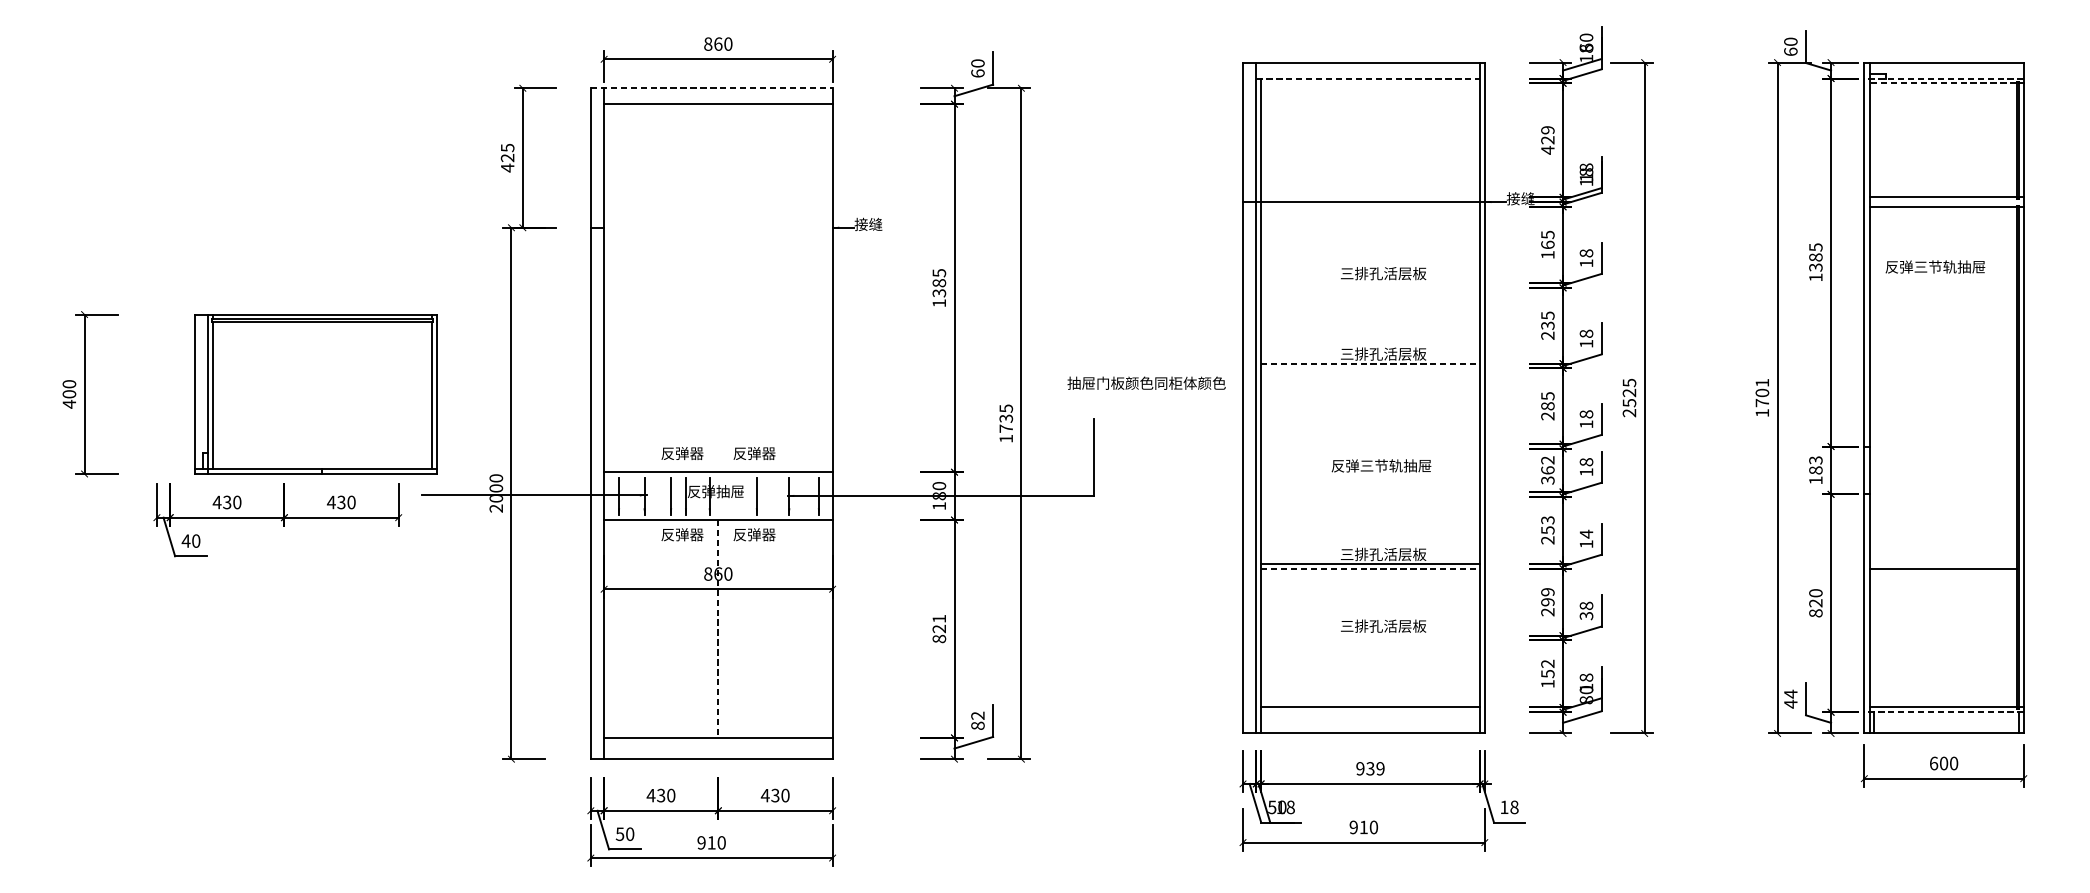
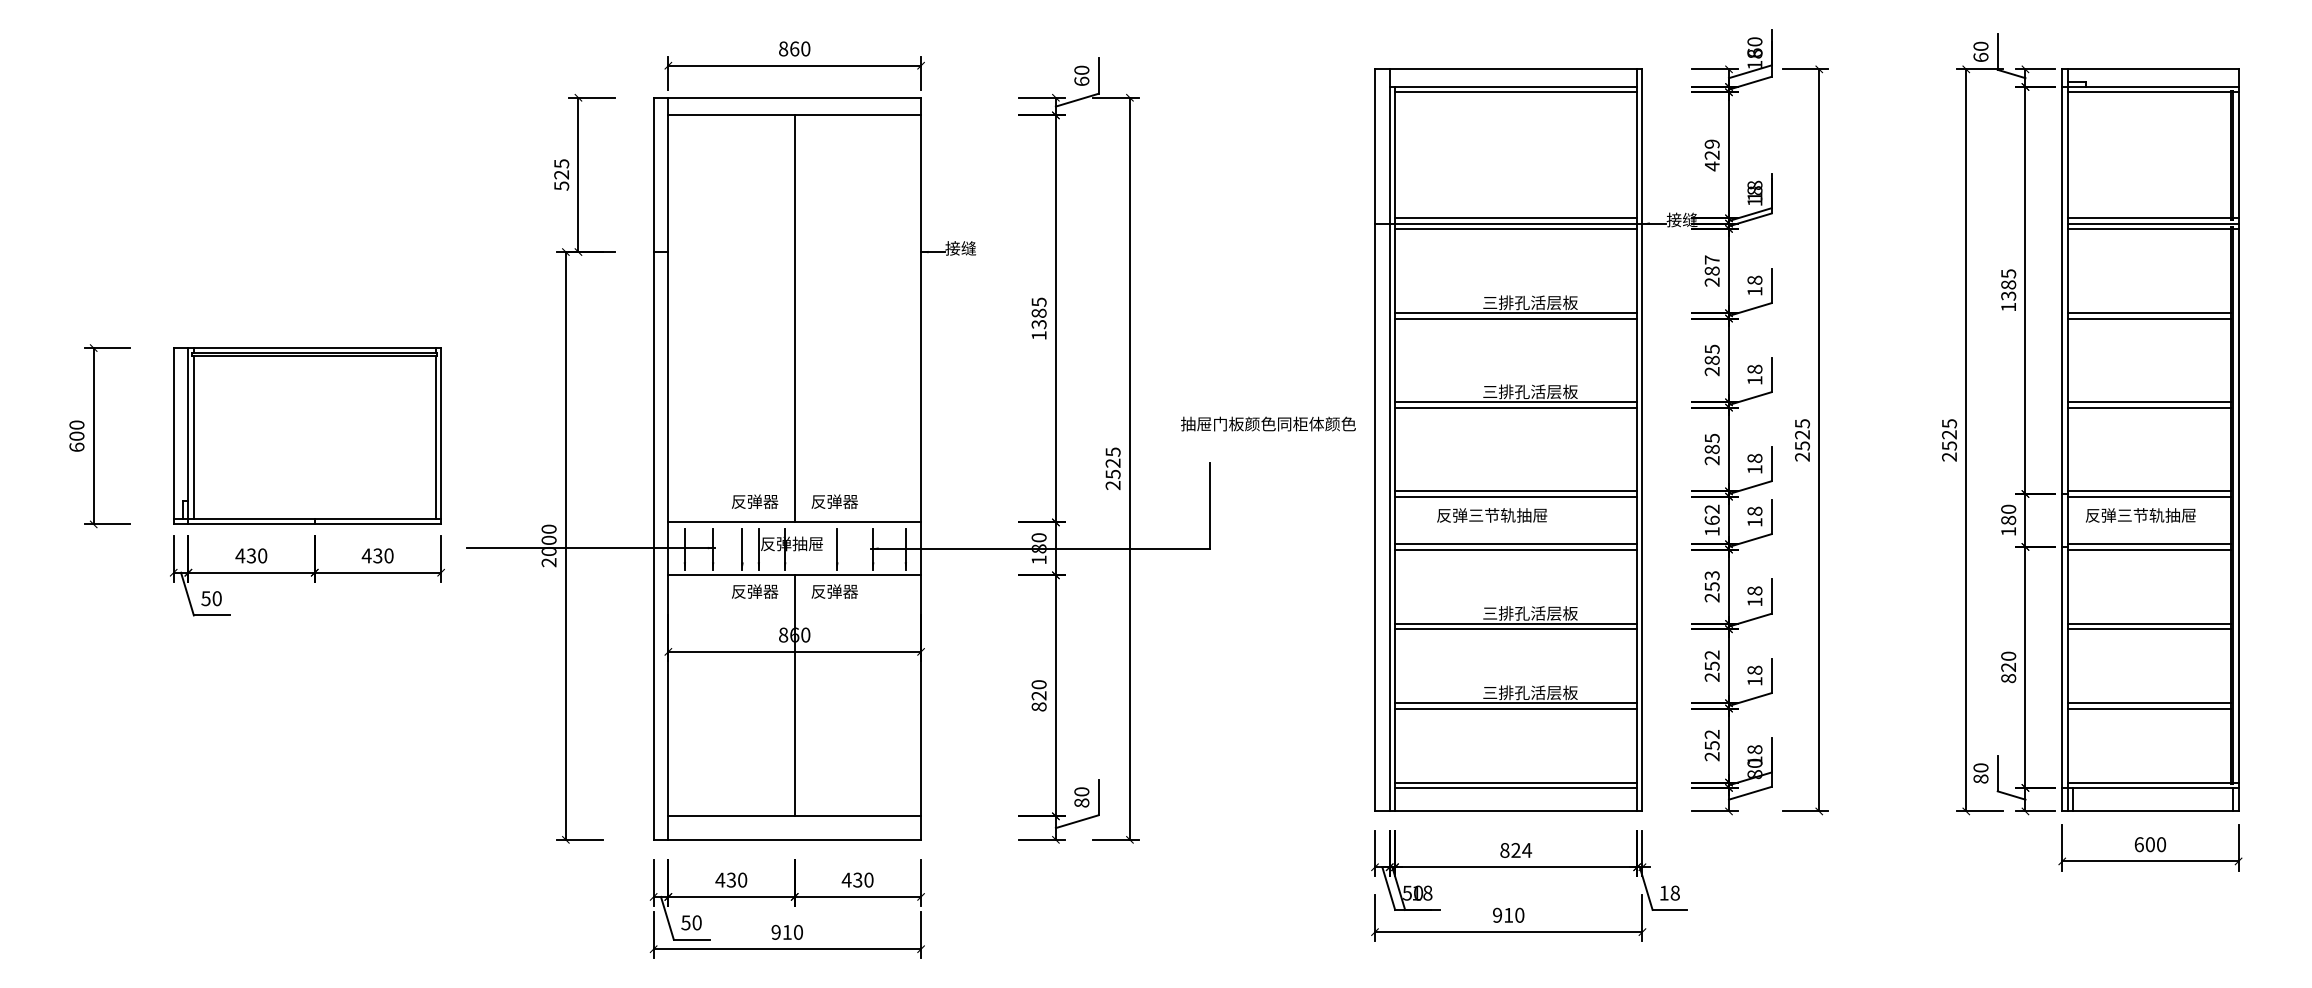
line: (1368, 78) -> (1513, 86), dashed -> solid
line: (1943, 78) -> (2149, 86), dashed -> solid
line: (1370, 83) -> (1516, 92), added
line: (1942, 83) -> (2148, 92), dashed -> solid
line: (711, 88) -> (787, 97), dashed -> solid
text: (507, 168) -> (561, 186), 425 -> 525
line: (1370, 197) -> (1516, 218), added
line: (1946, 201) -> (2153, 223), added
line: (1370, 206) -> (1516, 228), added
text: (1547, 244) -> (1711, 270), 165 -> 287
text: (1935, 267) -> (2140, 515), moved
line: (1370, 283) -> (1516, 313), added
line: (1943, 283) -> (2149, 313), added
line: (718, 287) -> (794, 318), added
line: (1370, 287) -> (1516, 318), added
line: (1943, 287) -> (2149, 318), added
text: (1547, 325) -> (1711, 360), 235 -> 285
line: (1370, 363) -> (1516, 402), dashed -> solid
line: (1943, 363) -> (2149, 402), added
line: (1370, 368) -> (1516, 407), added
line: (1943, 368) -> (2149, 407), added
part: (315, 393) -> (307, 435), moved
text: (1762, 398) -> (1949, 440), 1701 -> 2525
text: (69, 404) -> (76, 447), 400 -> 600
text: (1005, 428) -> (1112, 474), 1735 -> 2525
line: (1370, 444) -> (1516, 491), added
line: (1943, 444) -> (2149, 491), added
line: (1370, 448) -> (1516, 496), added
line: (1943, 448) -> (2149, 496), added
text: (1815, 460) -> (2008, 509), 183 -> 180
text: (1381, 465) -> (1492, 515), moved
text: (1547, 480) -> (1711, 531), 362 -> 162
line: (1370, 492) -> (1516, 544), added
line: (1943, 492) -> (2149, 544), added
line: (1370, 496) -> (1516, 549), added
line: (1943, 496) -> (2149, 549), added
text: (1586, 534) -> (1754, 591), 14 -> 18
text: (185, 540) -> (205, 598), 40 -> 50
line: (1943, 563) -> (2149, 623), added
line: (1370, 569) -> (1516, 629), dashed -> solid
text: (1547, 597) -> (1711, 660), 299 -> 252
text: (1586, 616) -> (1754, 681), 38 -> 18
text: (938, 618) -> (1038, 684), 821 -> 820
line: (718, 629) -> (794, 696), dashed -> solid
line: (1370, 635) -> (1516, 703), added
line: (1943, 635) -> (2149, 703), added
line: (1370, 640) -> (1516, 708), added
line: (1943, 640) -> (2149, 708), added
text: (1547, 683) -> (1711, 756), 152 -> 252
text: (1790, 699) -> (1980, 773), 44 -> 80
line: (1370, 711) -> (1516, 787), added
line: (1943, 711) -> (2149, 787), dashed -> solid
text: (977, 715) -> (1081, 791), 82 -> 80
text: (1370, 768) -> (1516, 850), 939 -> 824

